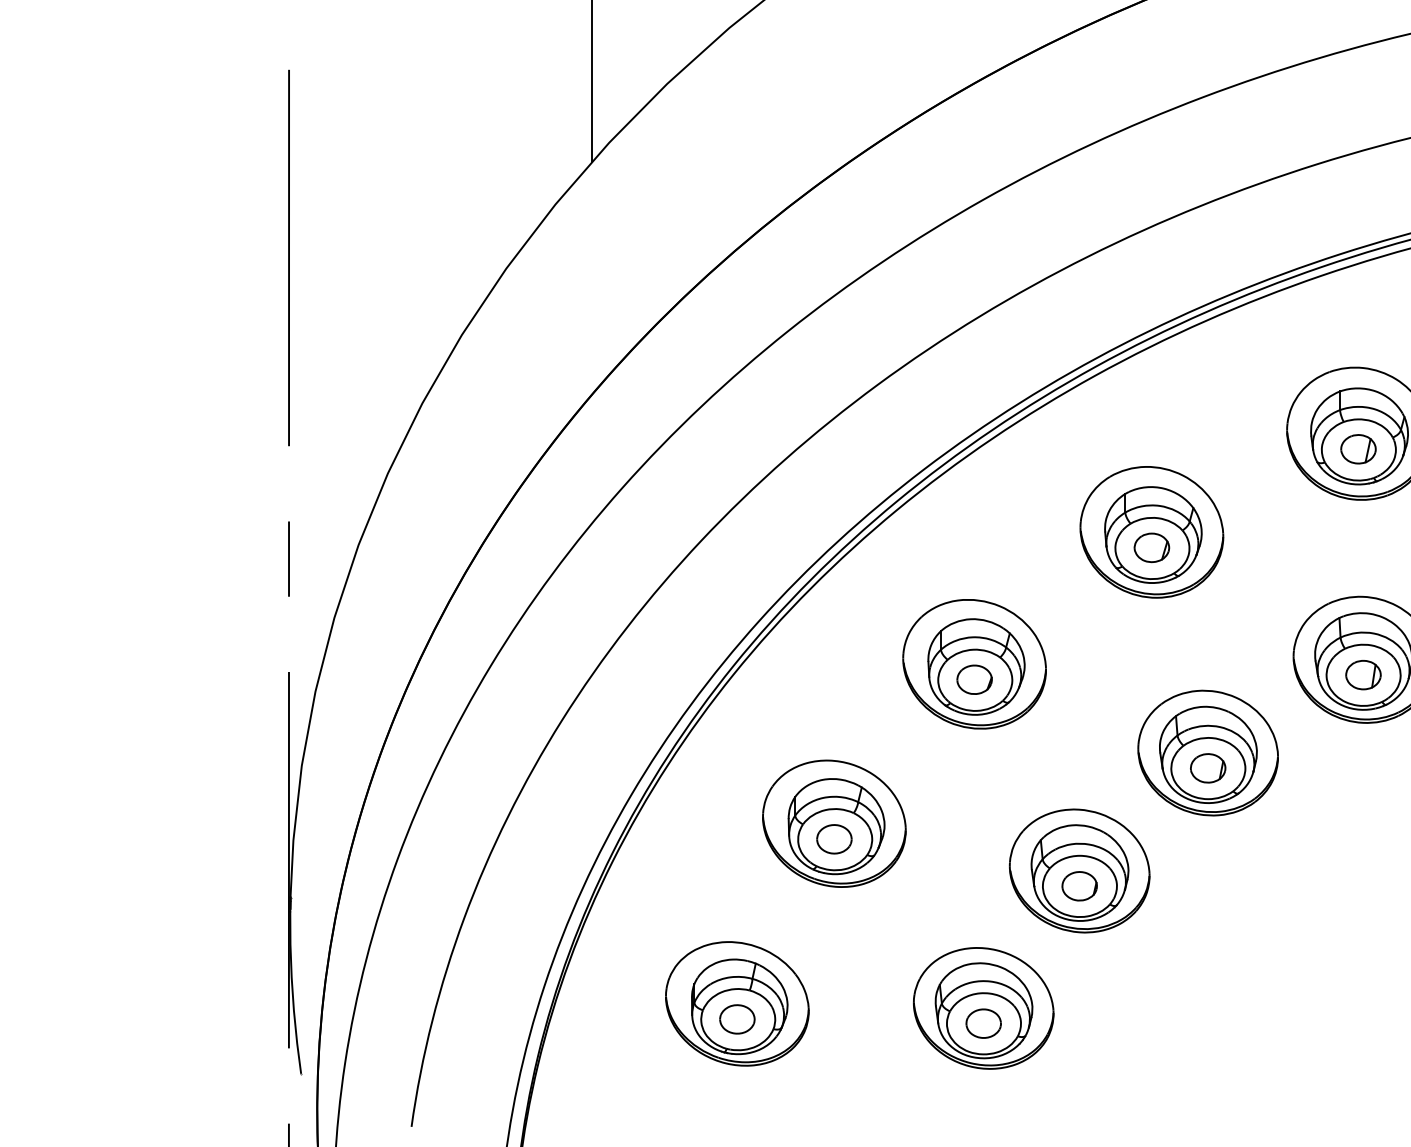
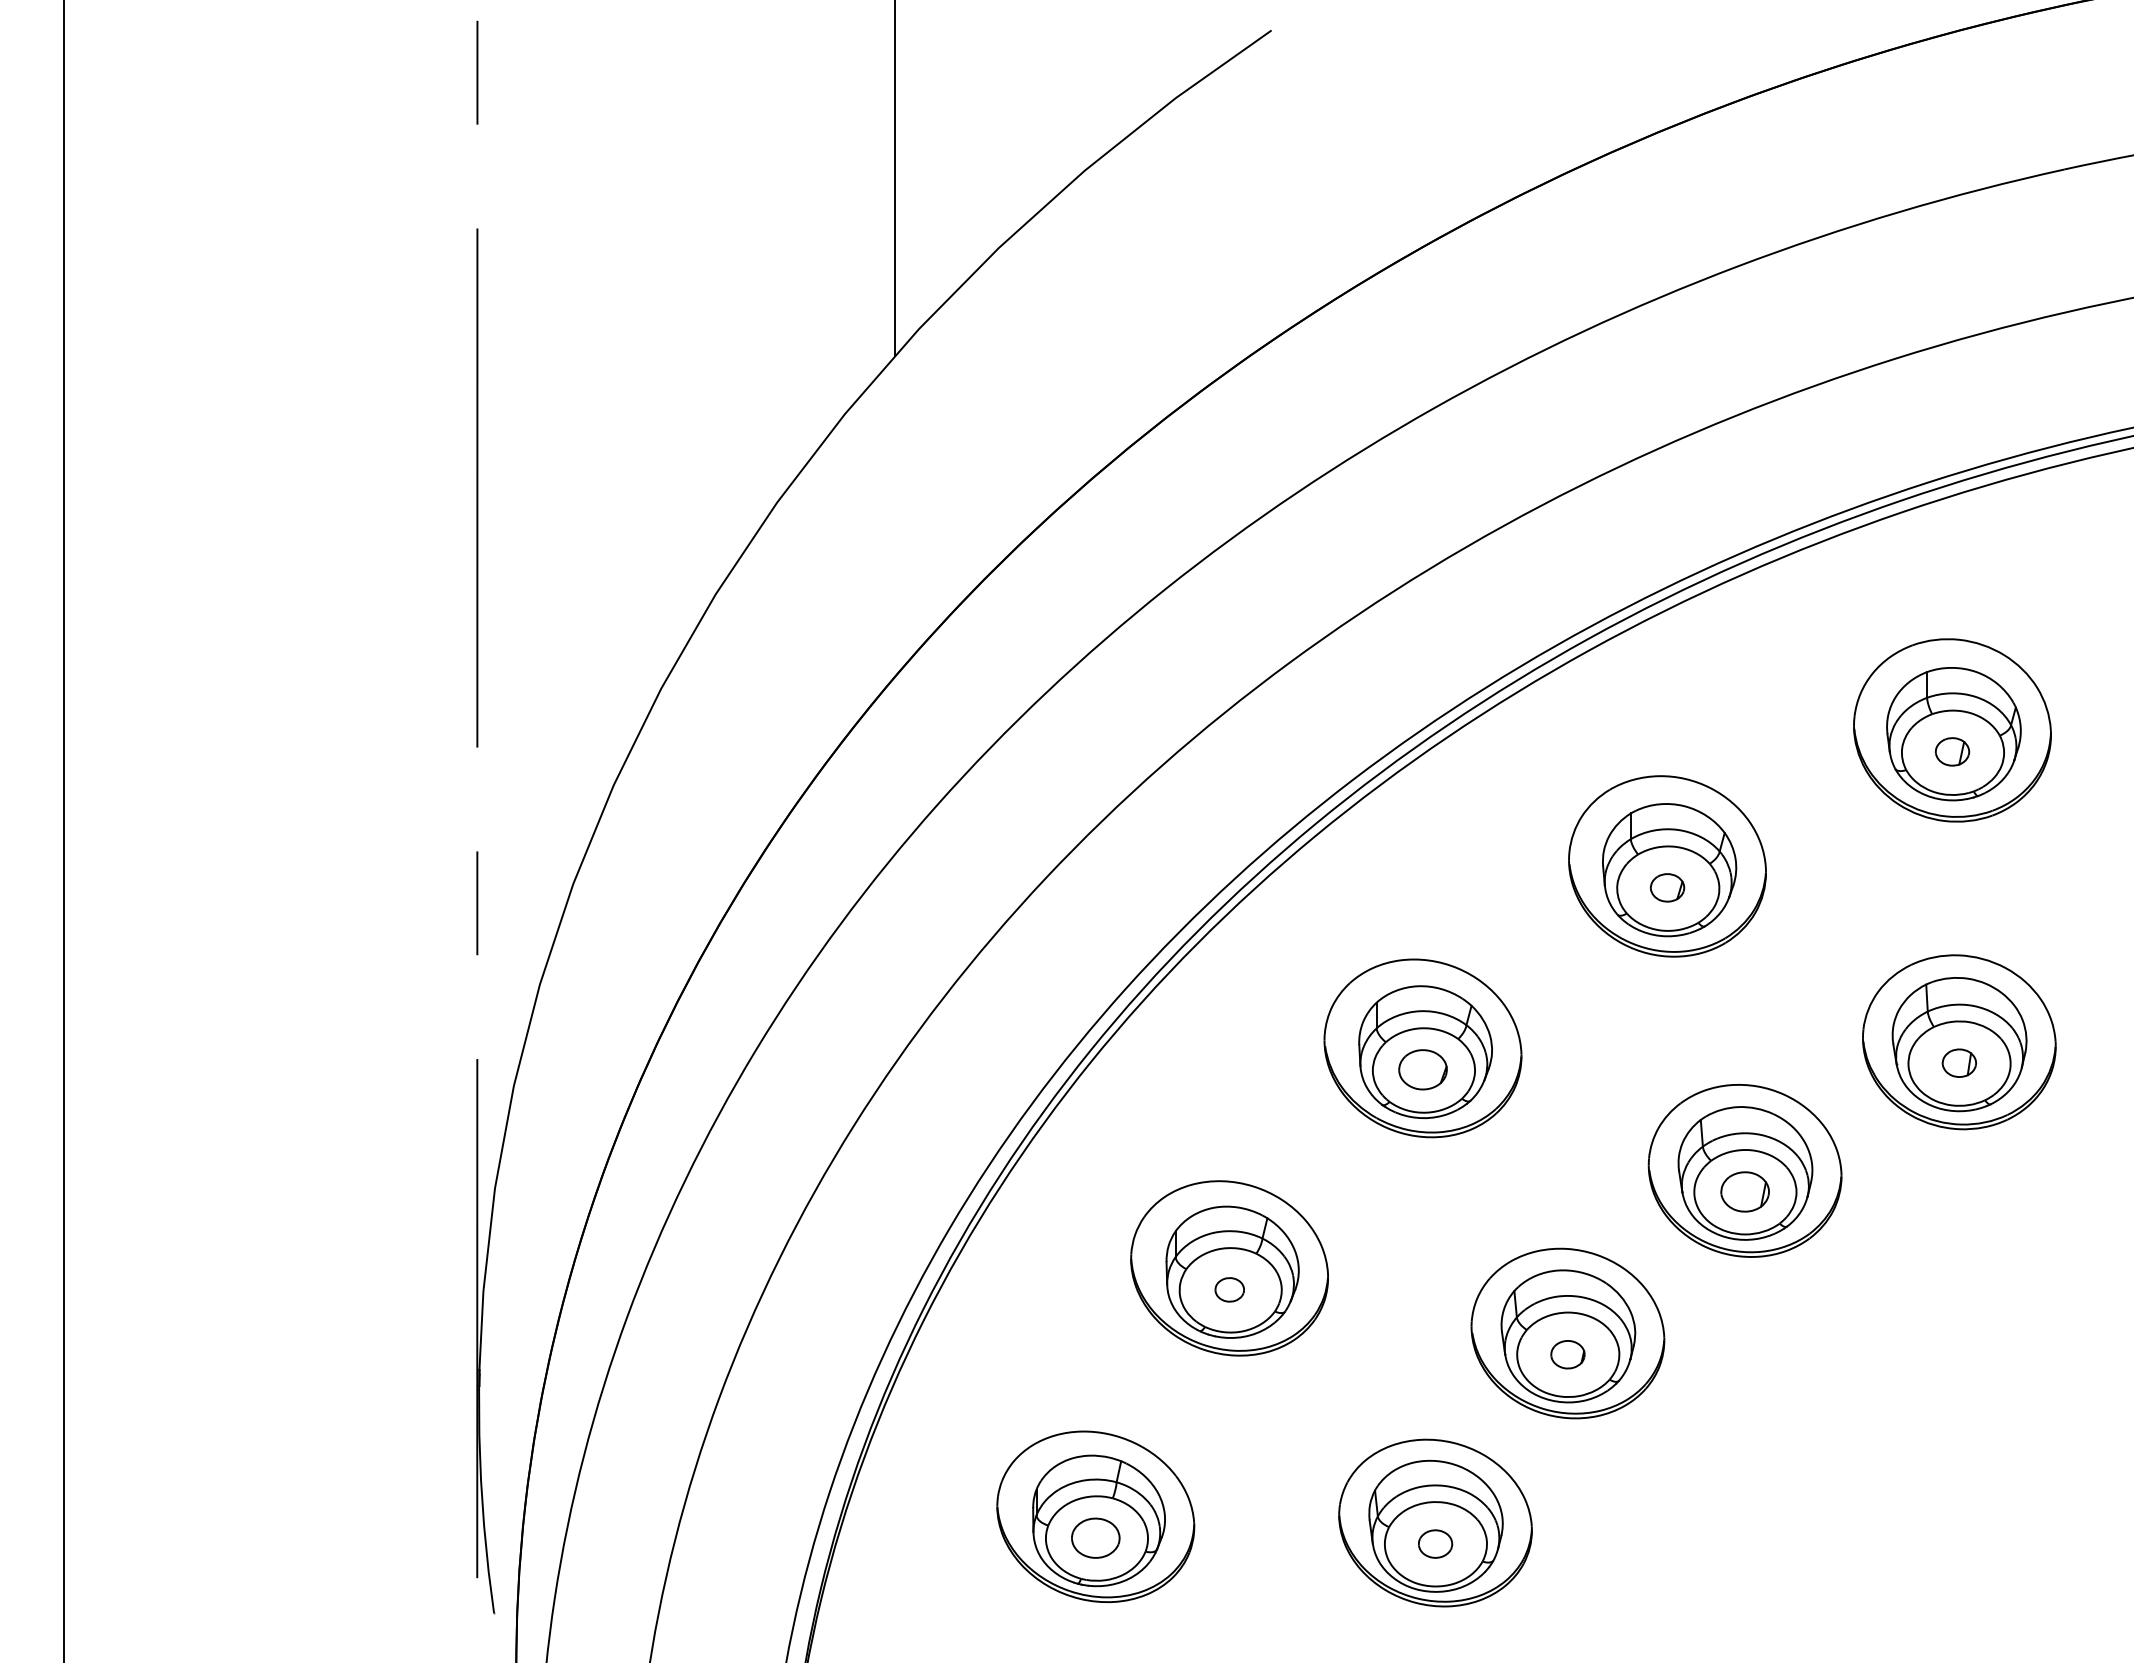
part: (1358, 449) -> (1952, 751), size x0.7
part: (1151, 547) -> (1667, 887), size x0.7
part: (1363, 674) -> (1959, 1062), size x0.7
part: (834, 839) -> (1229, 1289), size x0.6
part: (1079, 886) -> (1567, 1354), size x0.7
part: (983, 1023) -> (1435, 1543), size x0.7

